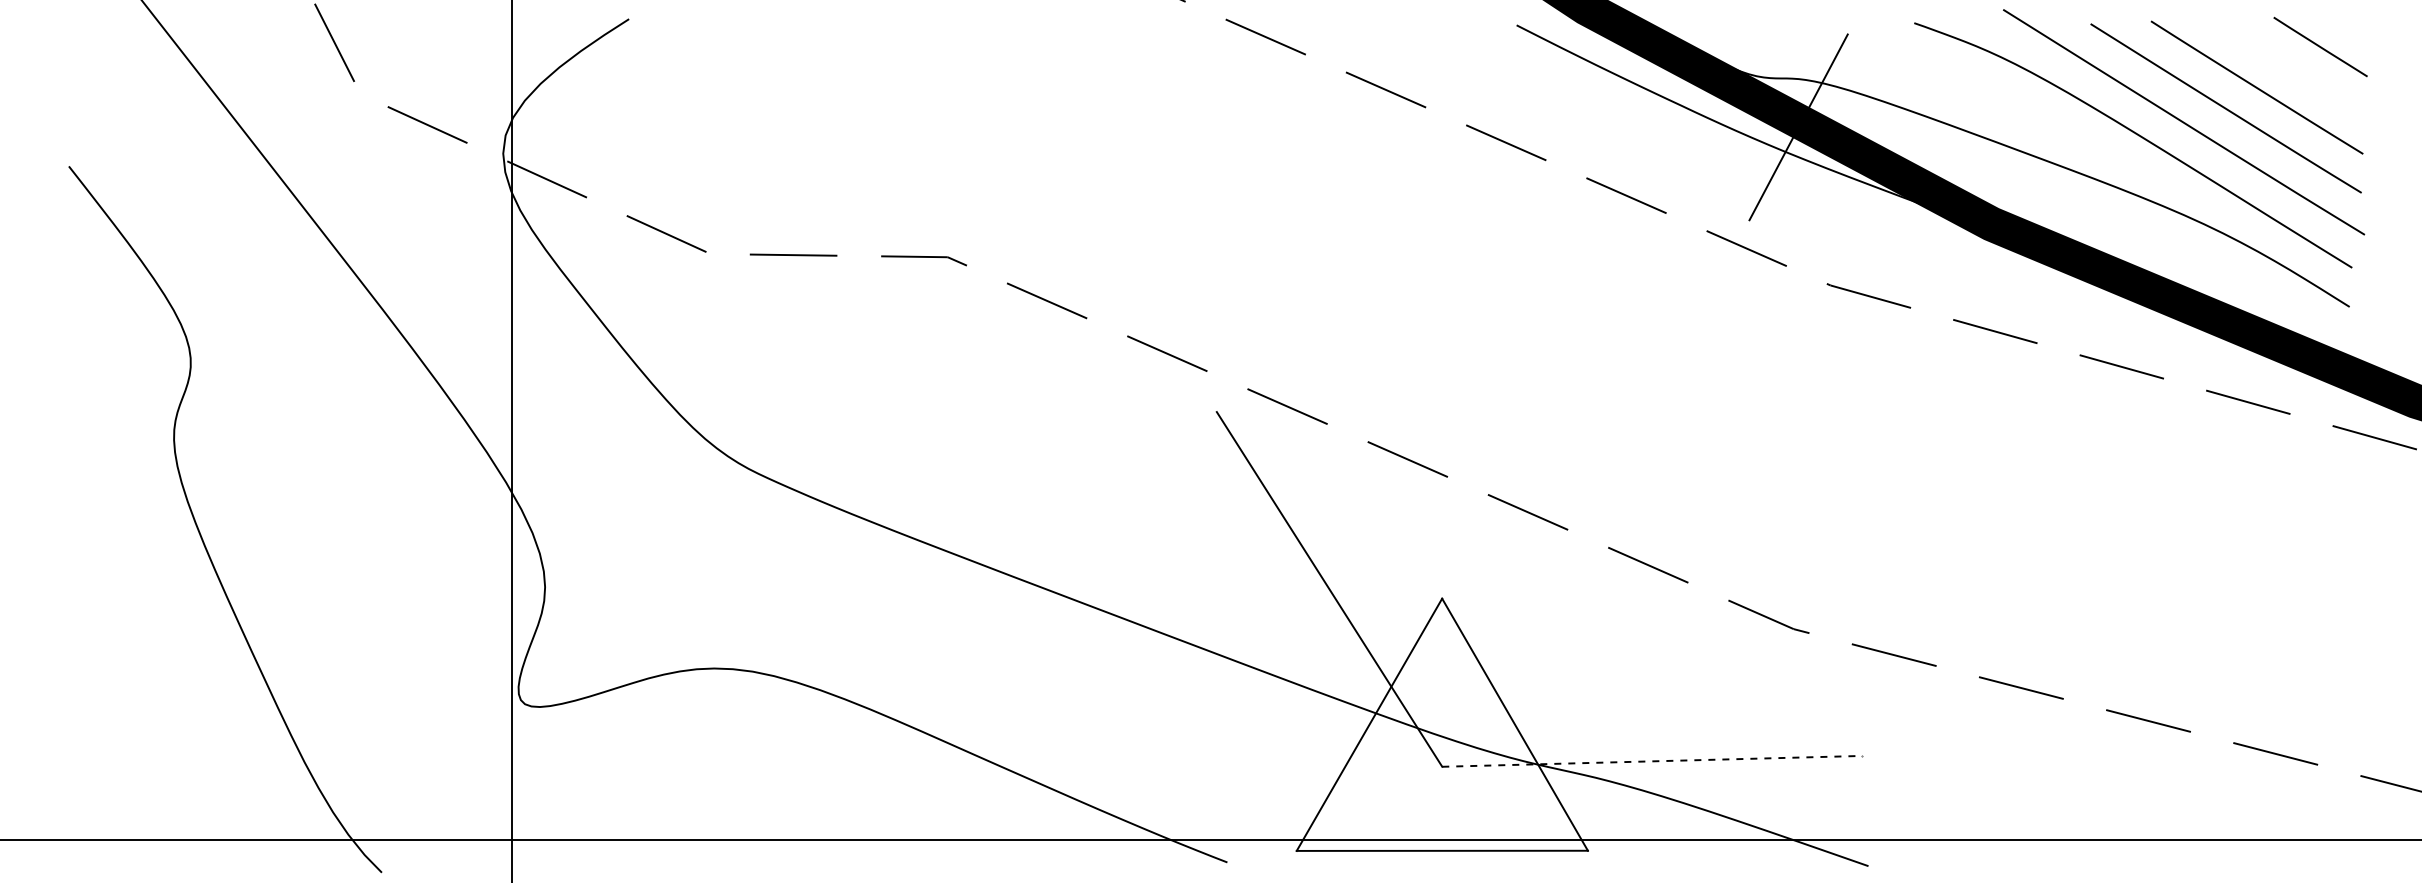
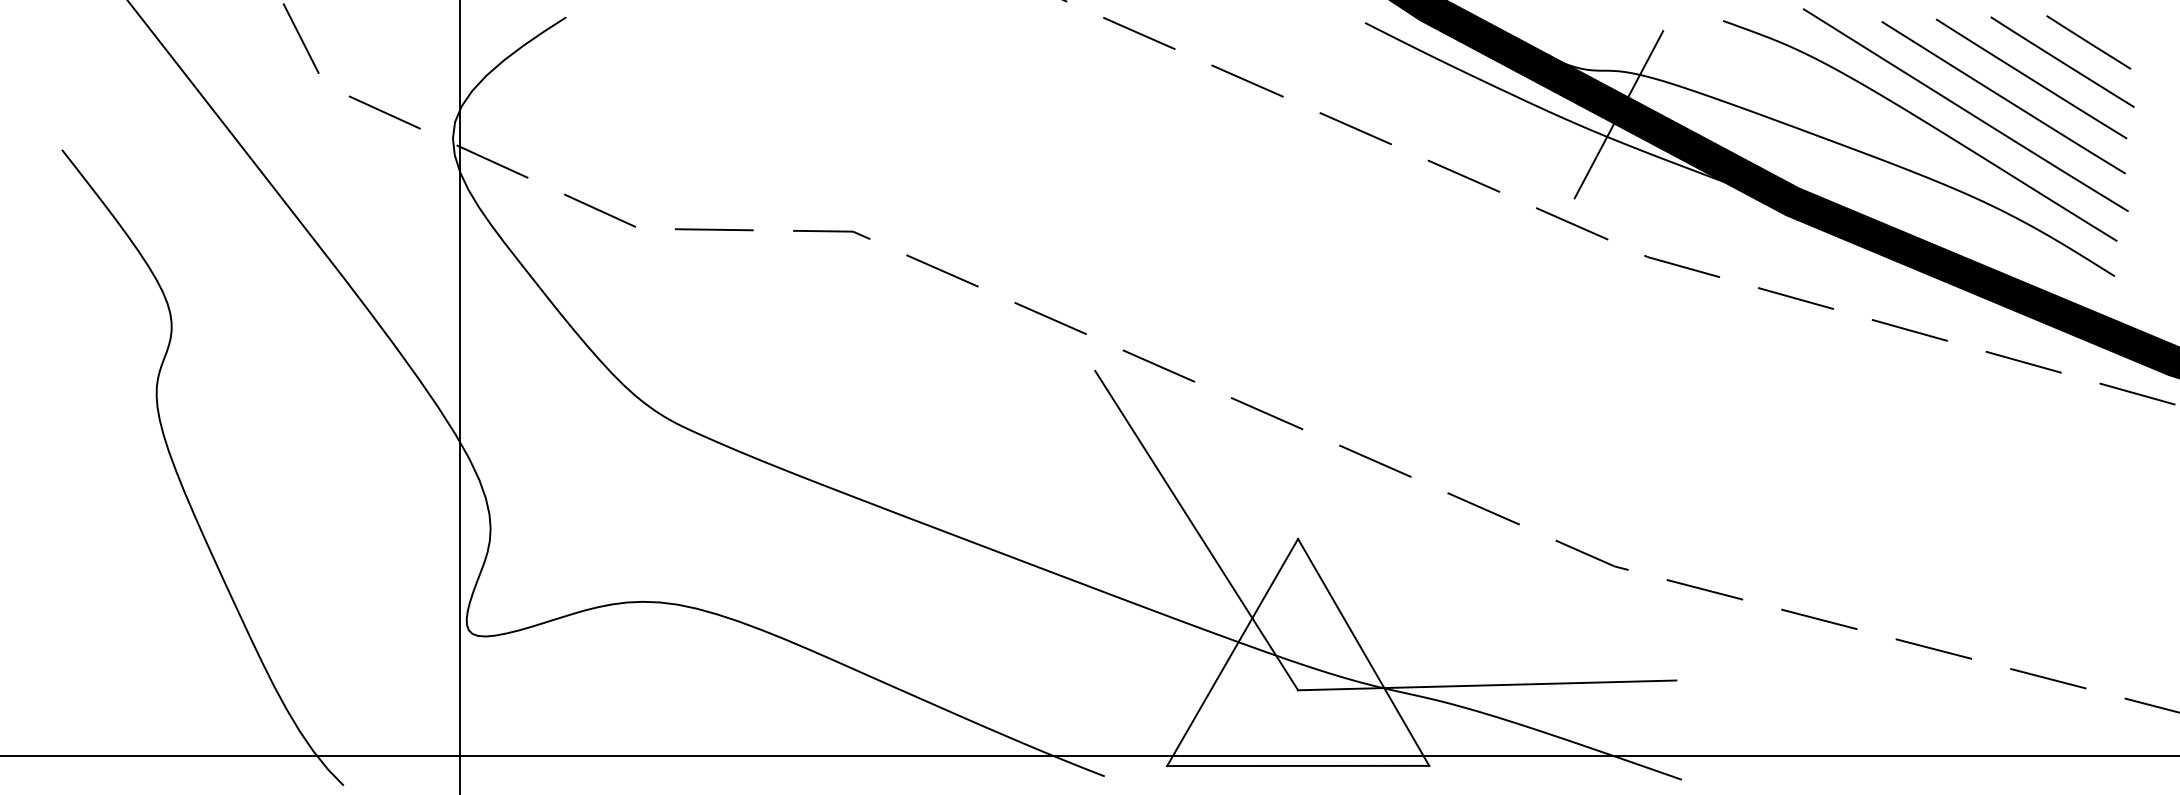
line: (2291, 68) -> (2062, 61), added
line: (1652, 761) -> (1487, 685), dashed -> solid

